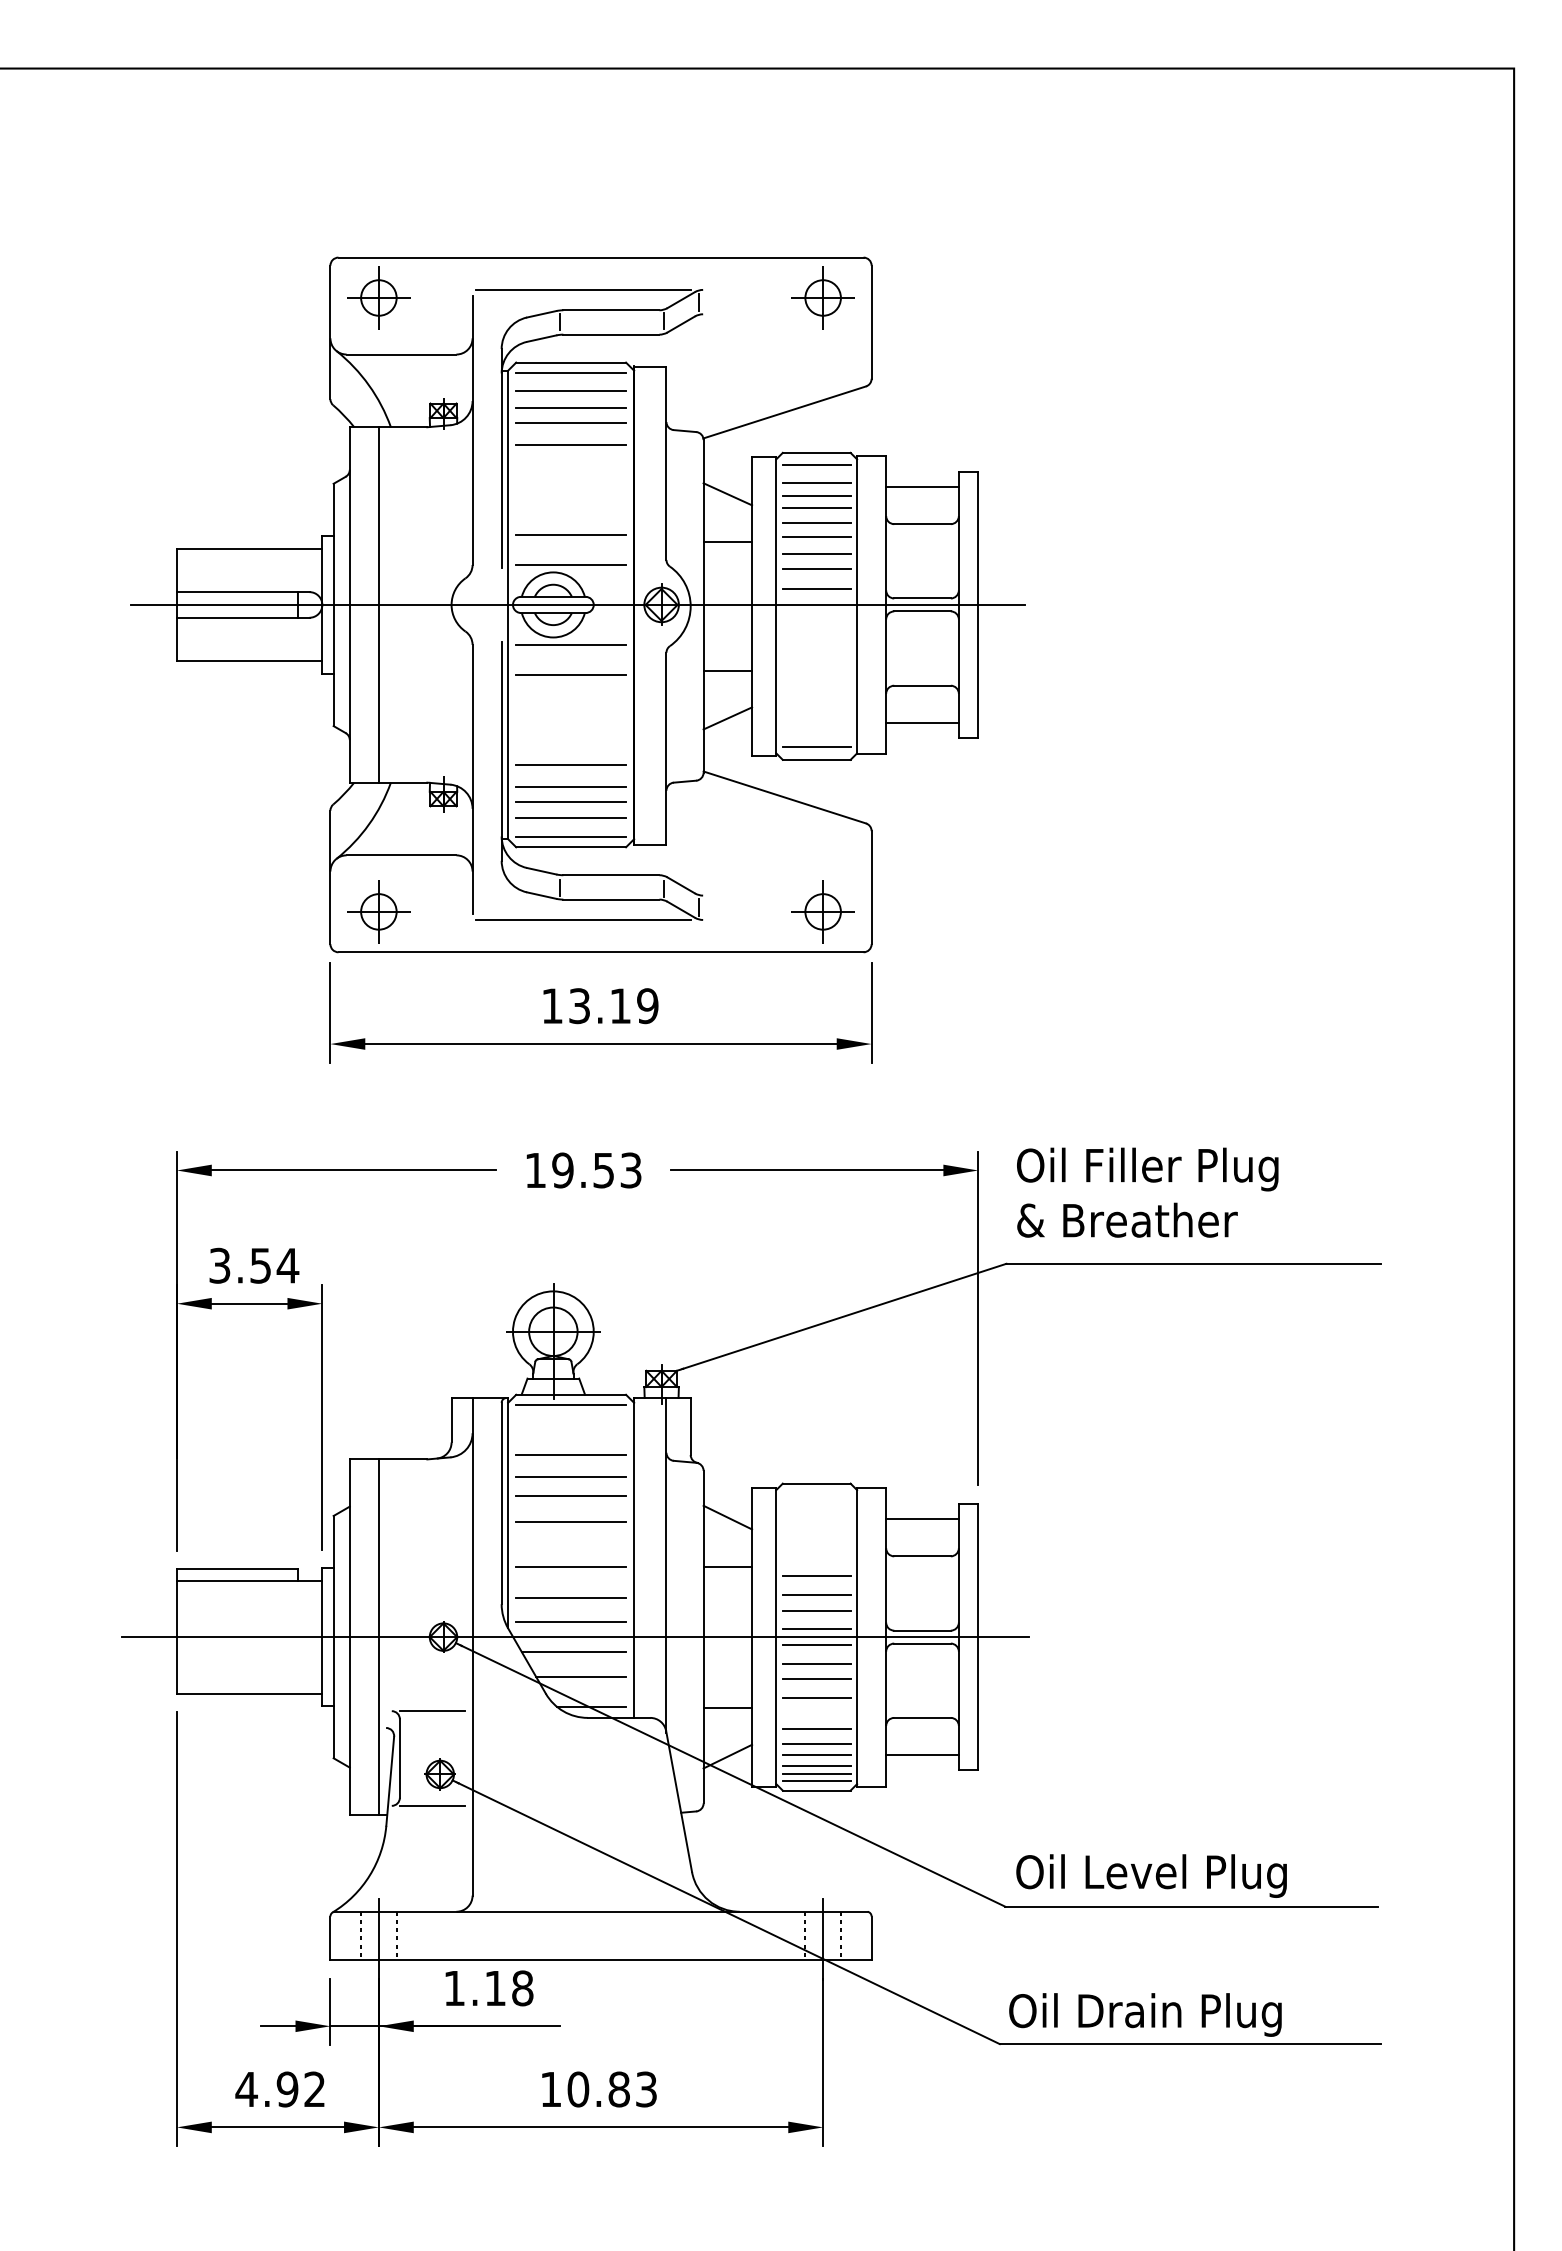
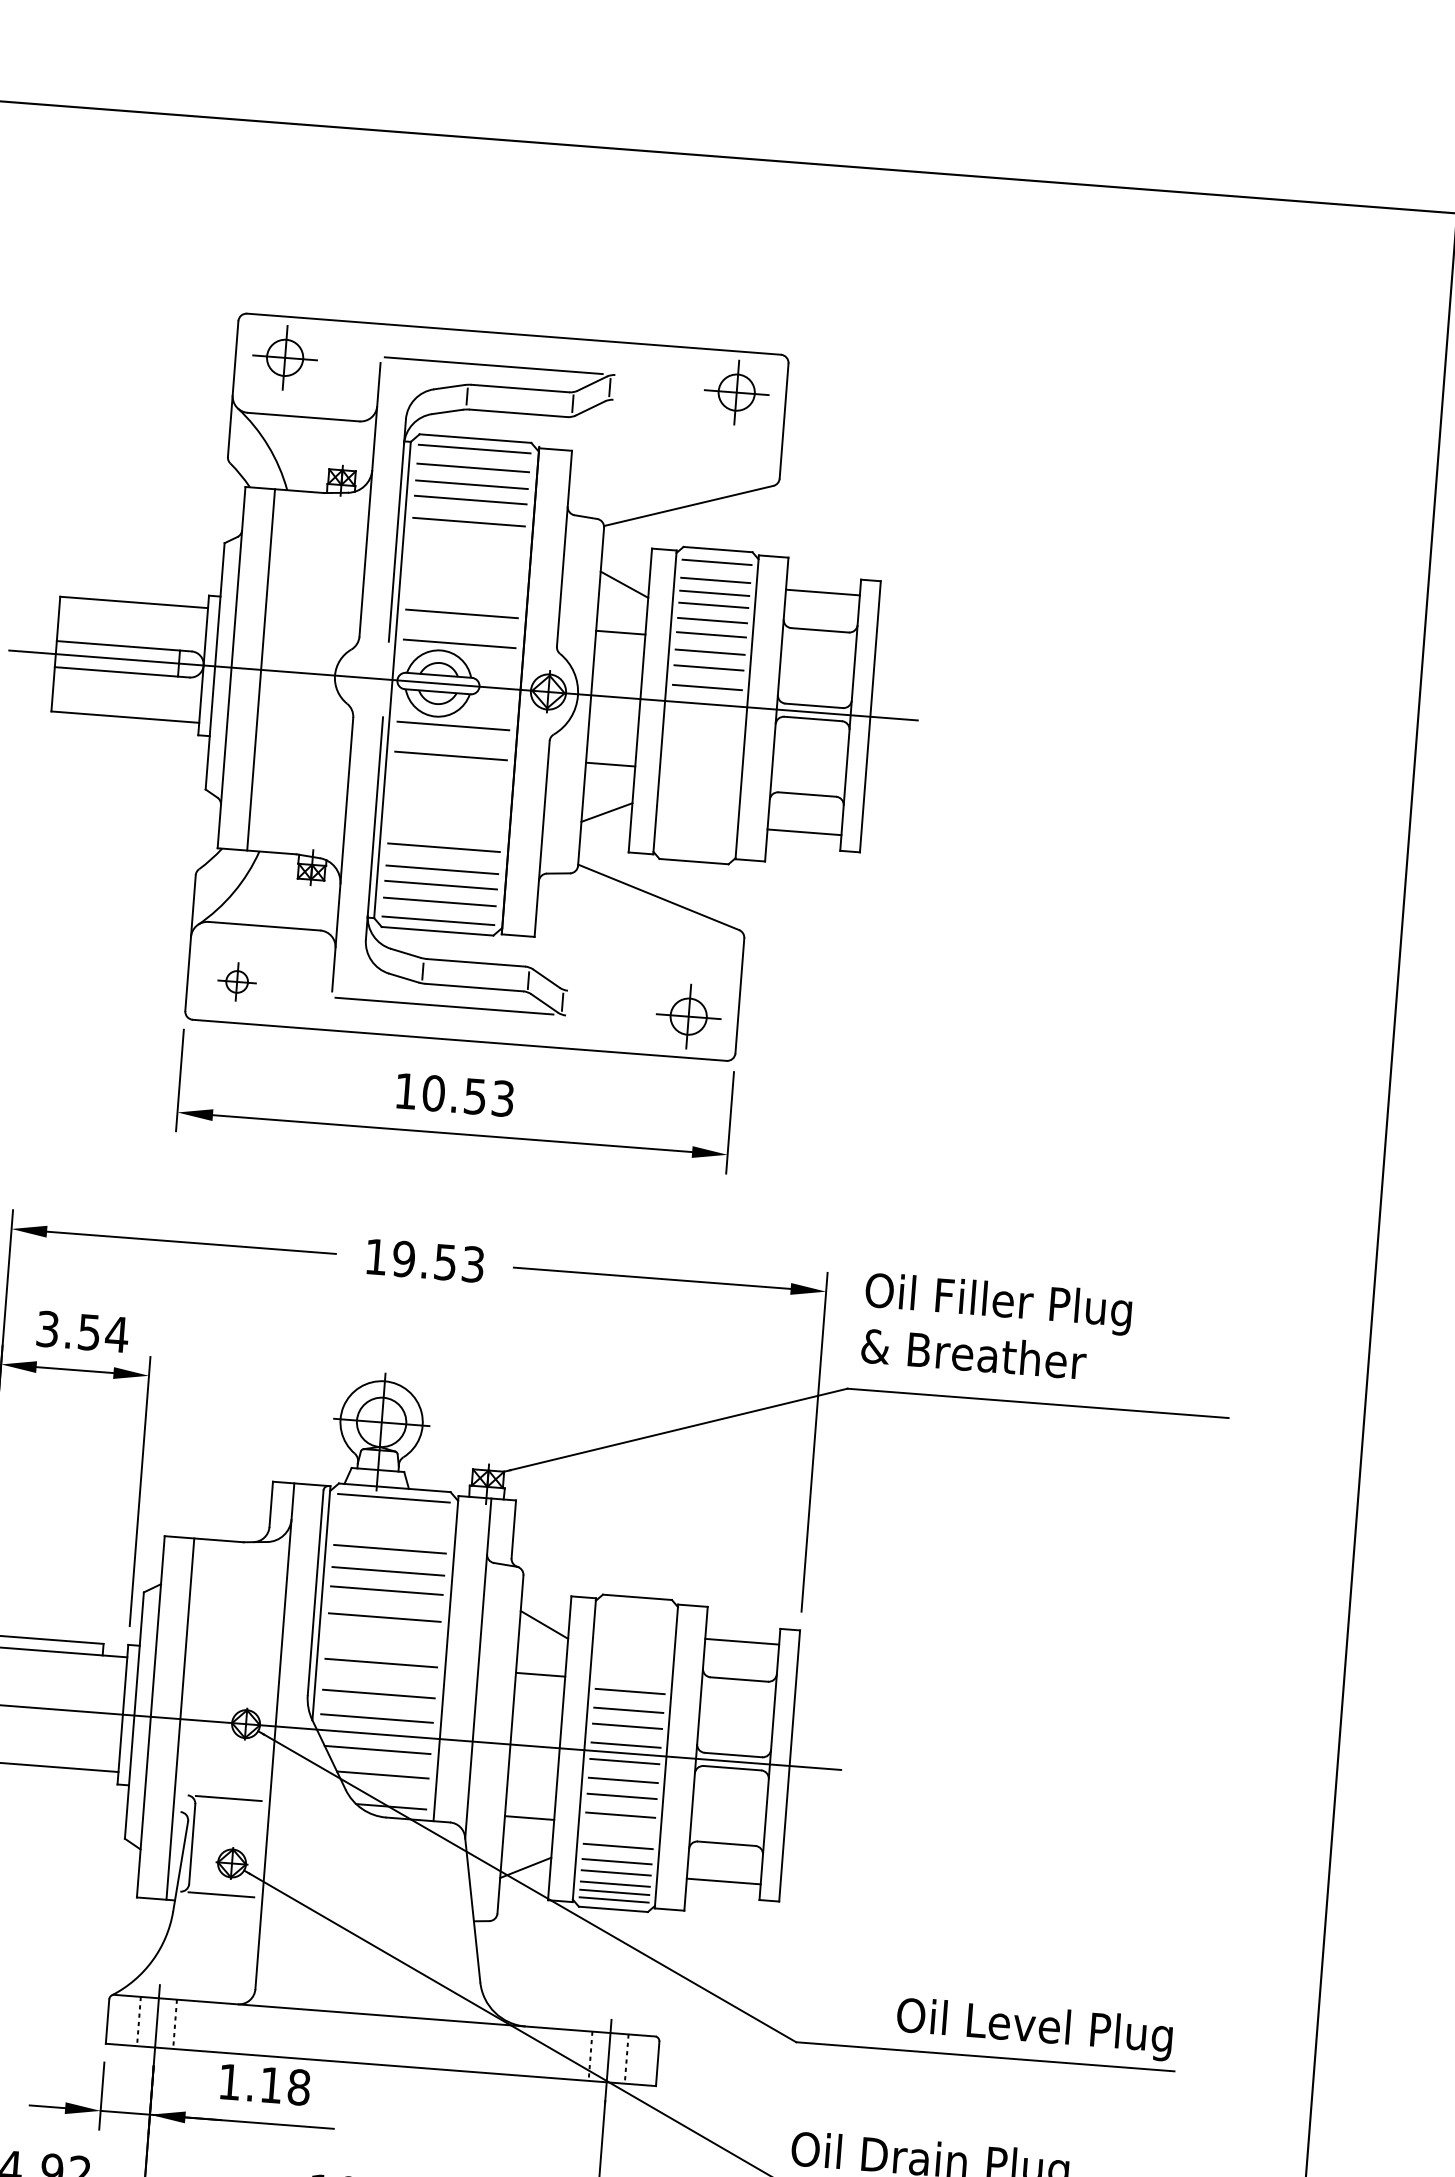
line: (816, 747) -> (694, 849), removed
part: (378, 911) -> (236, 981), size x0.6
text: (613, 1006) -> (468, 1096), 13.19 -> 10.53
text: (1151, 1875) -> (1034, 2028), moved

